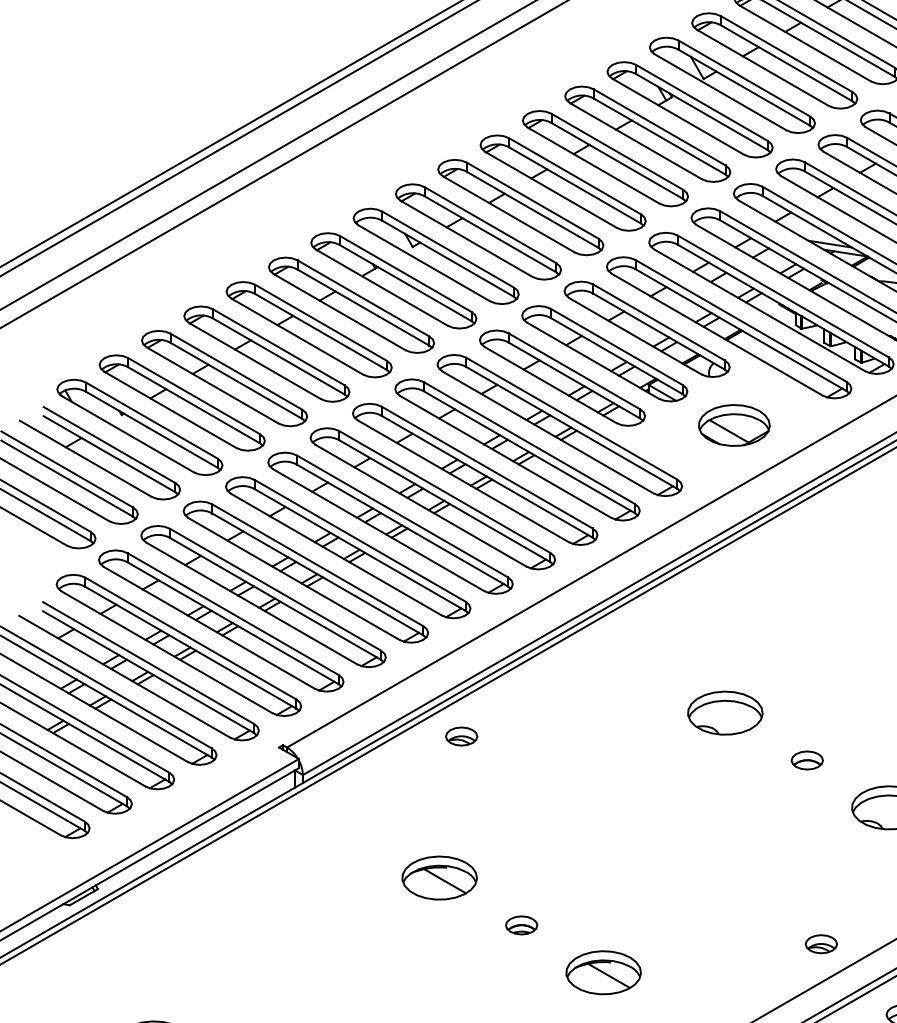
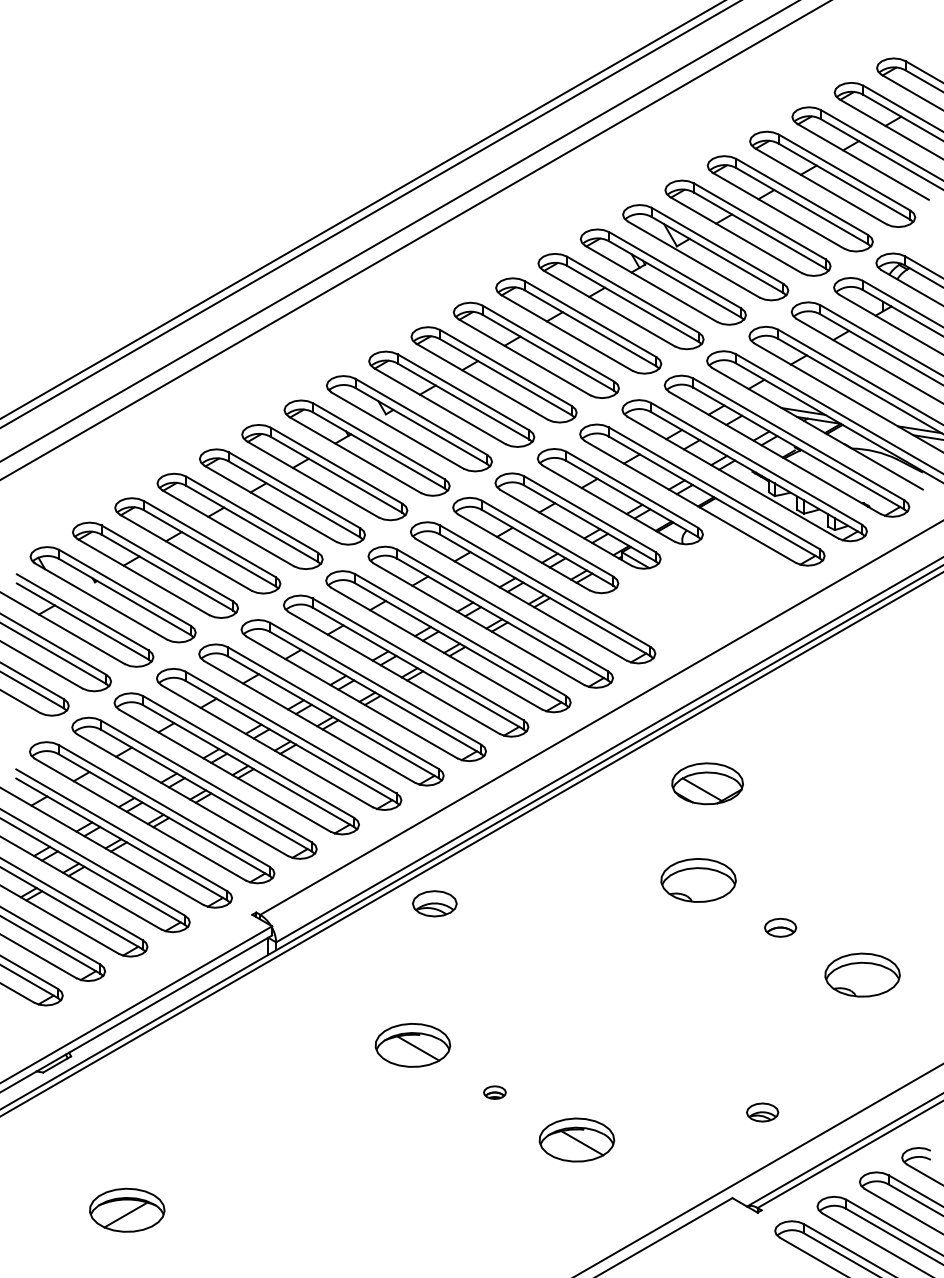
part: (734, 425) -> (707, 783), moved
part: (461, 736) -> (434, 903), size x1.4
part: (521, 925) -> (494, 1092), size x0.7
part: (821, 944) -> (762, 1112), moved

